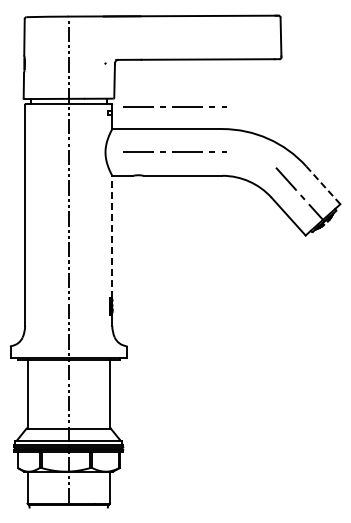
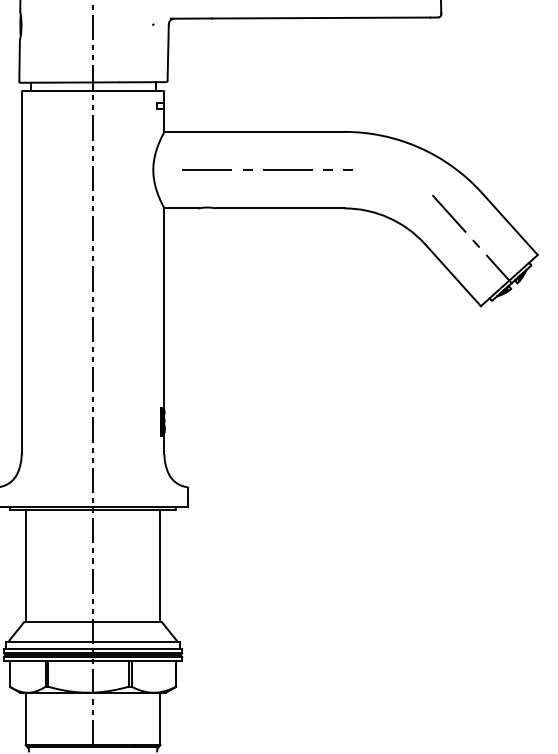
line: (174, 106) -> (266, 94), removed
line: (323, 184) -> (510, 222), dashed -> solid
line: (112, 236) -> (164, 307), dashed -> solid

